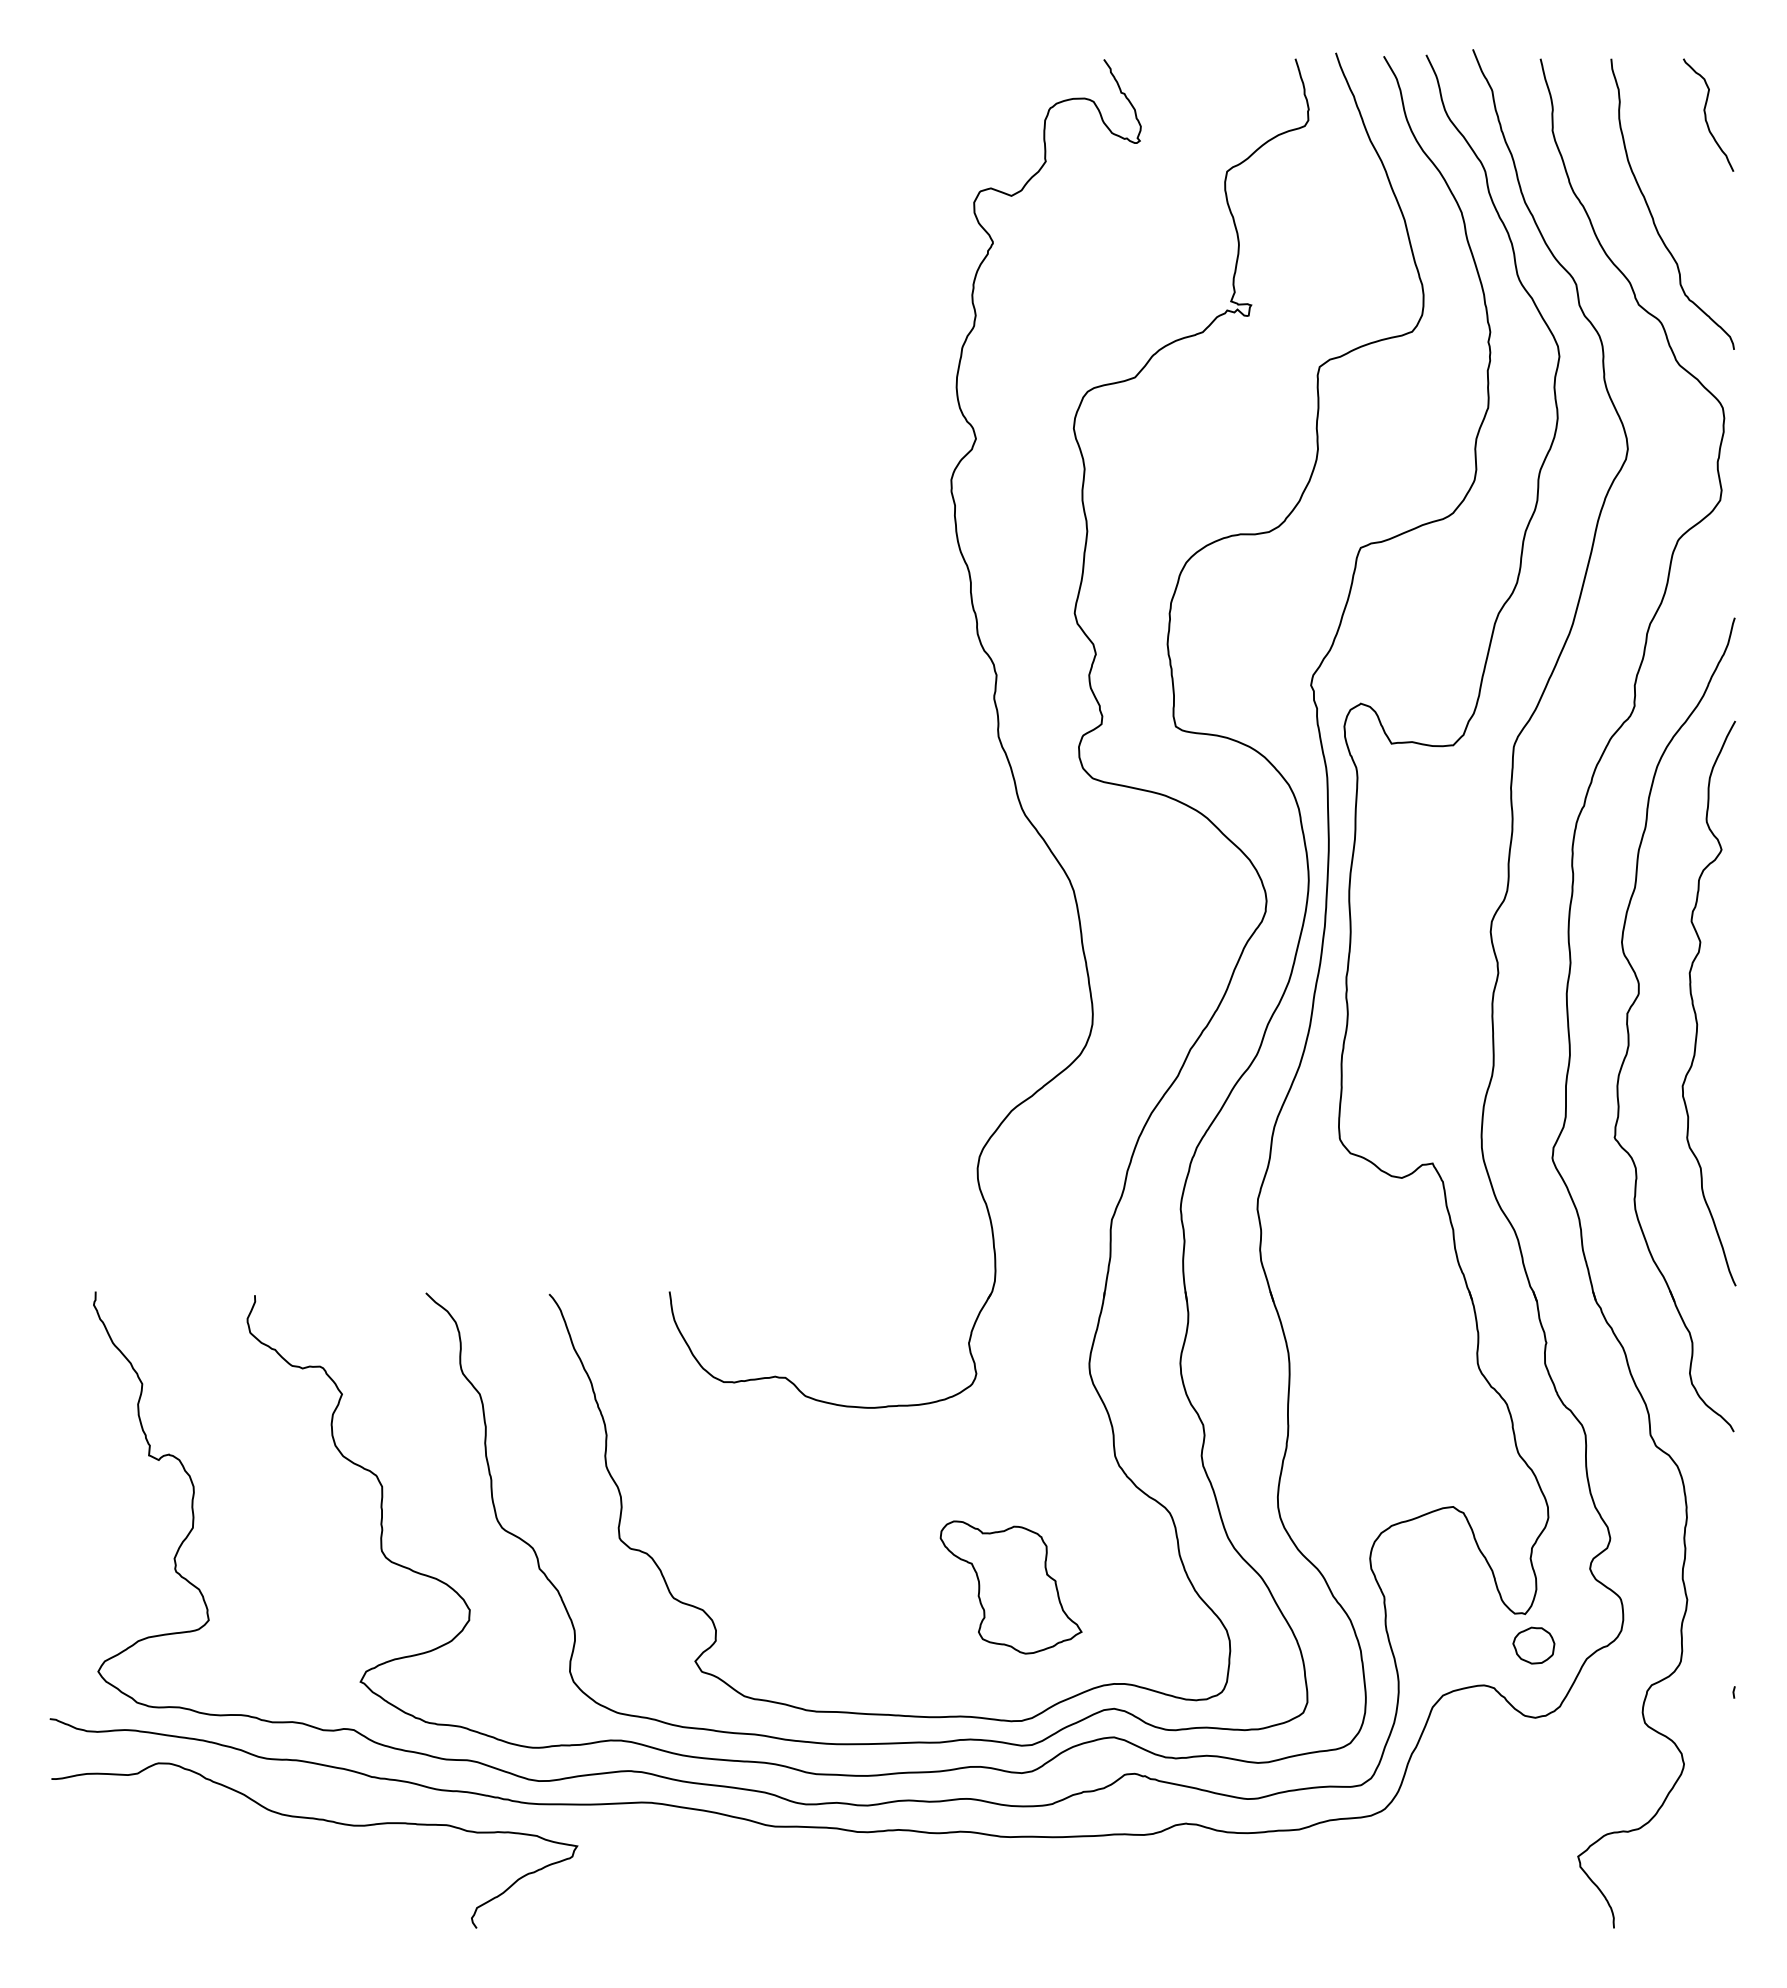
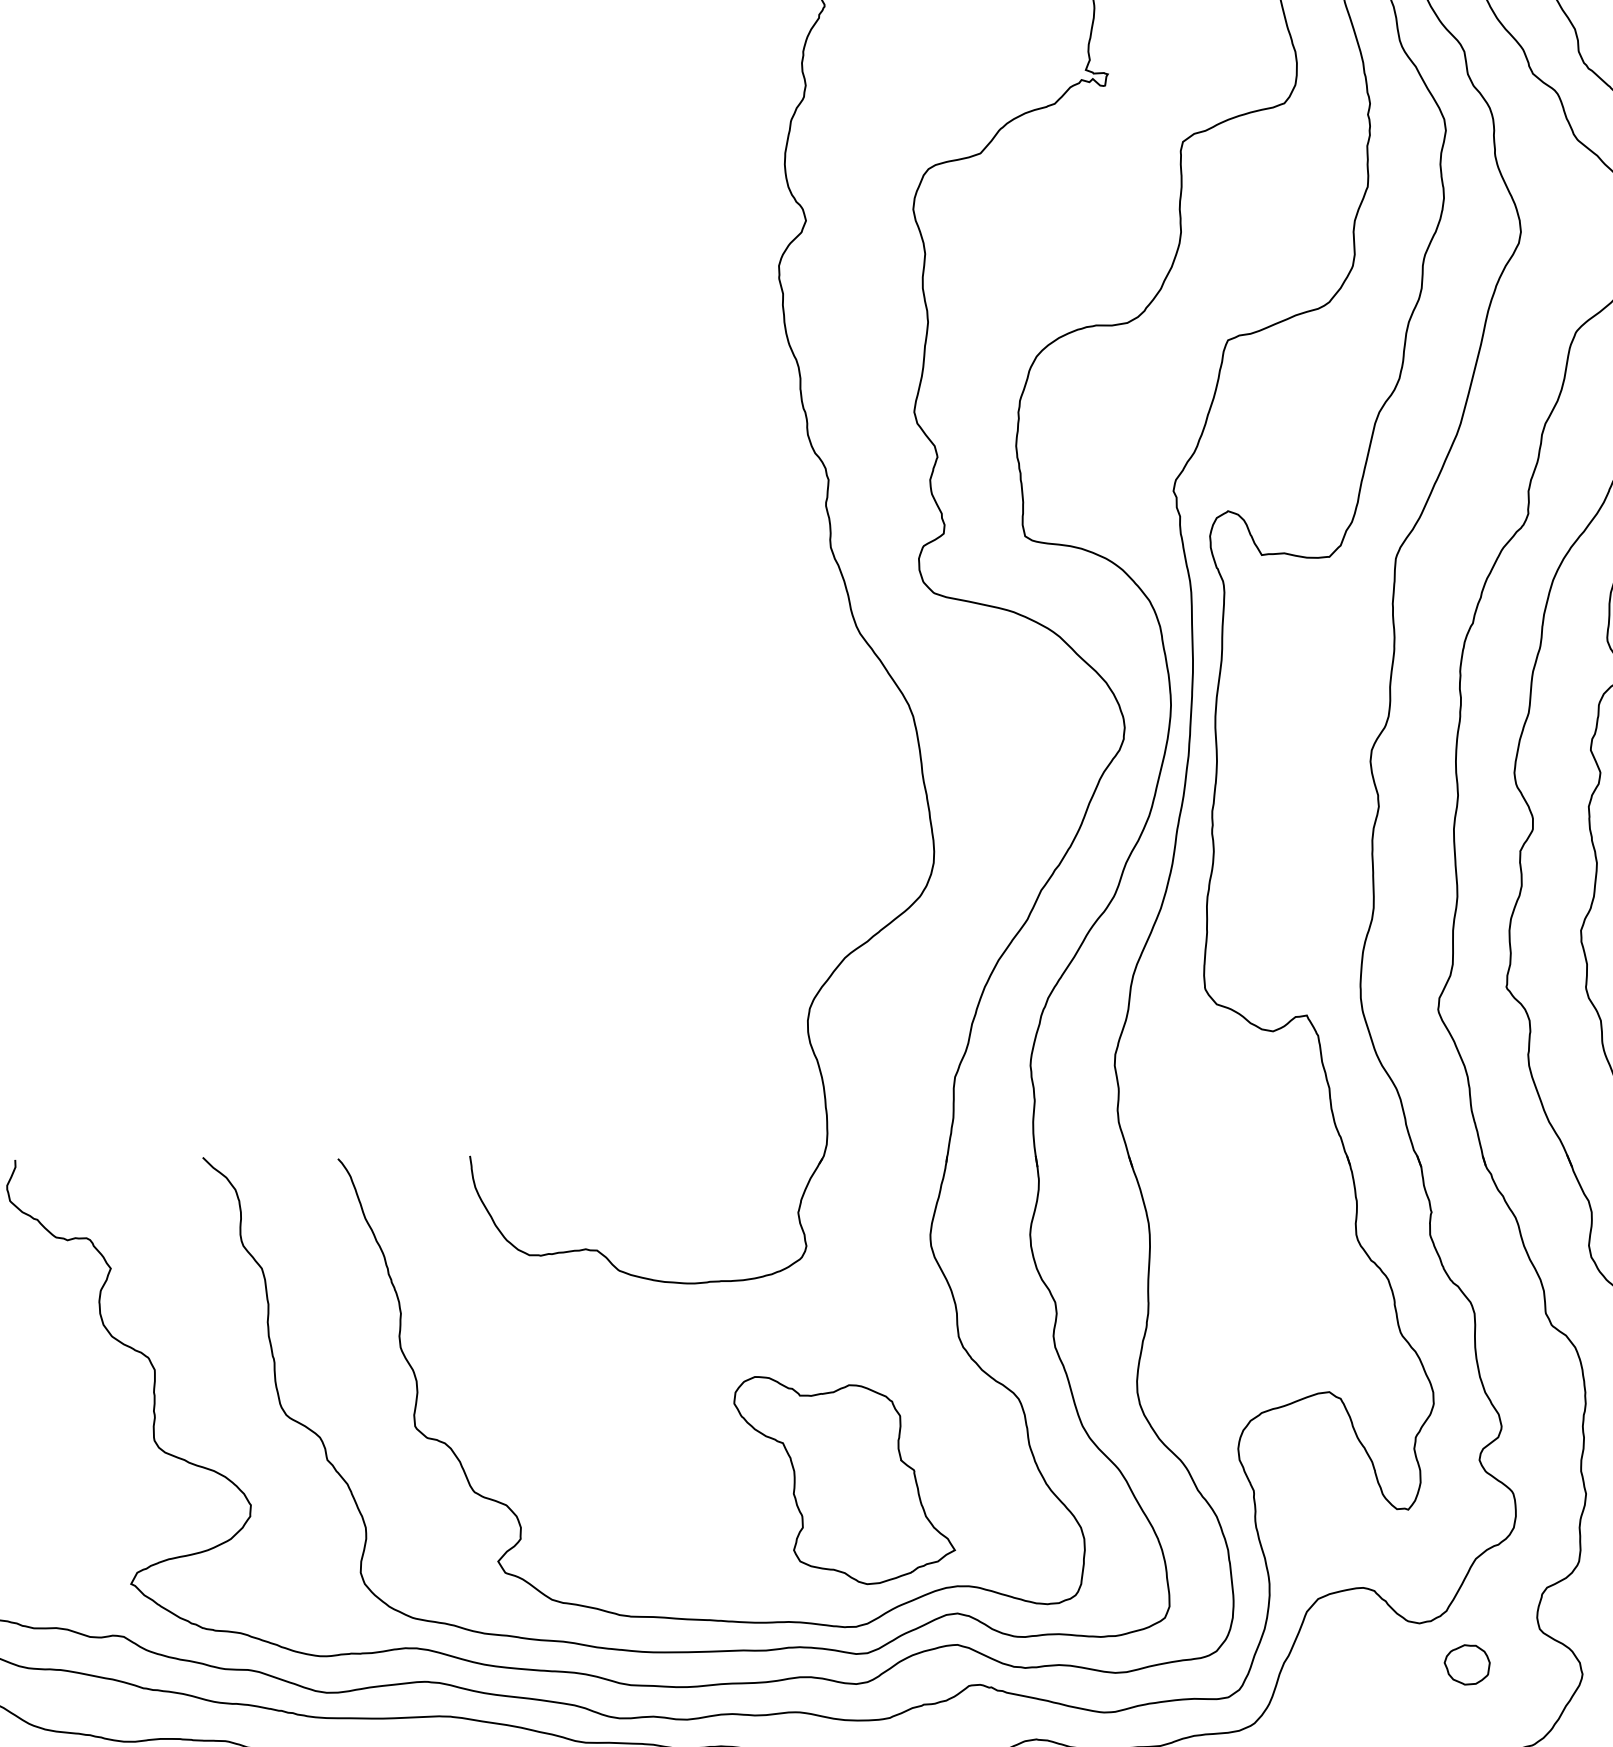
part: (1010, 1587) -> (843, 1480), size x1.43
part: (1533, 1645) -> (1466, 1664), moved

